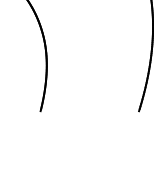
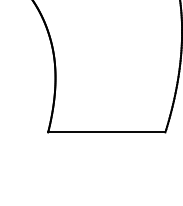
line: (89, 111) -> (106, 132), added

